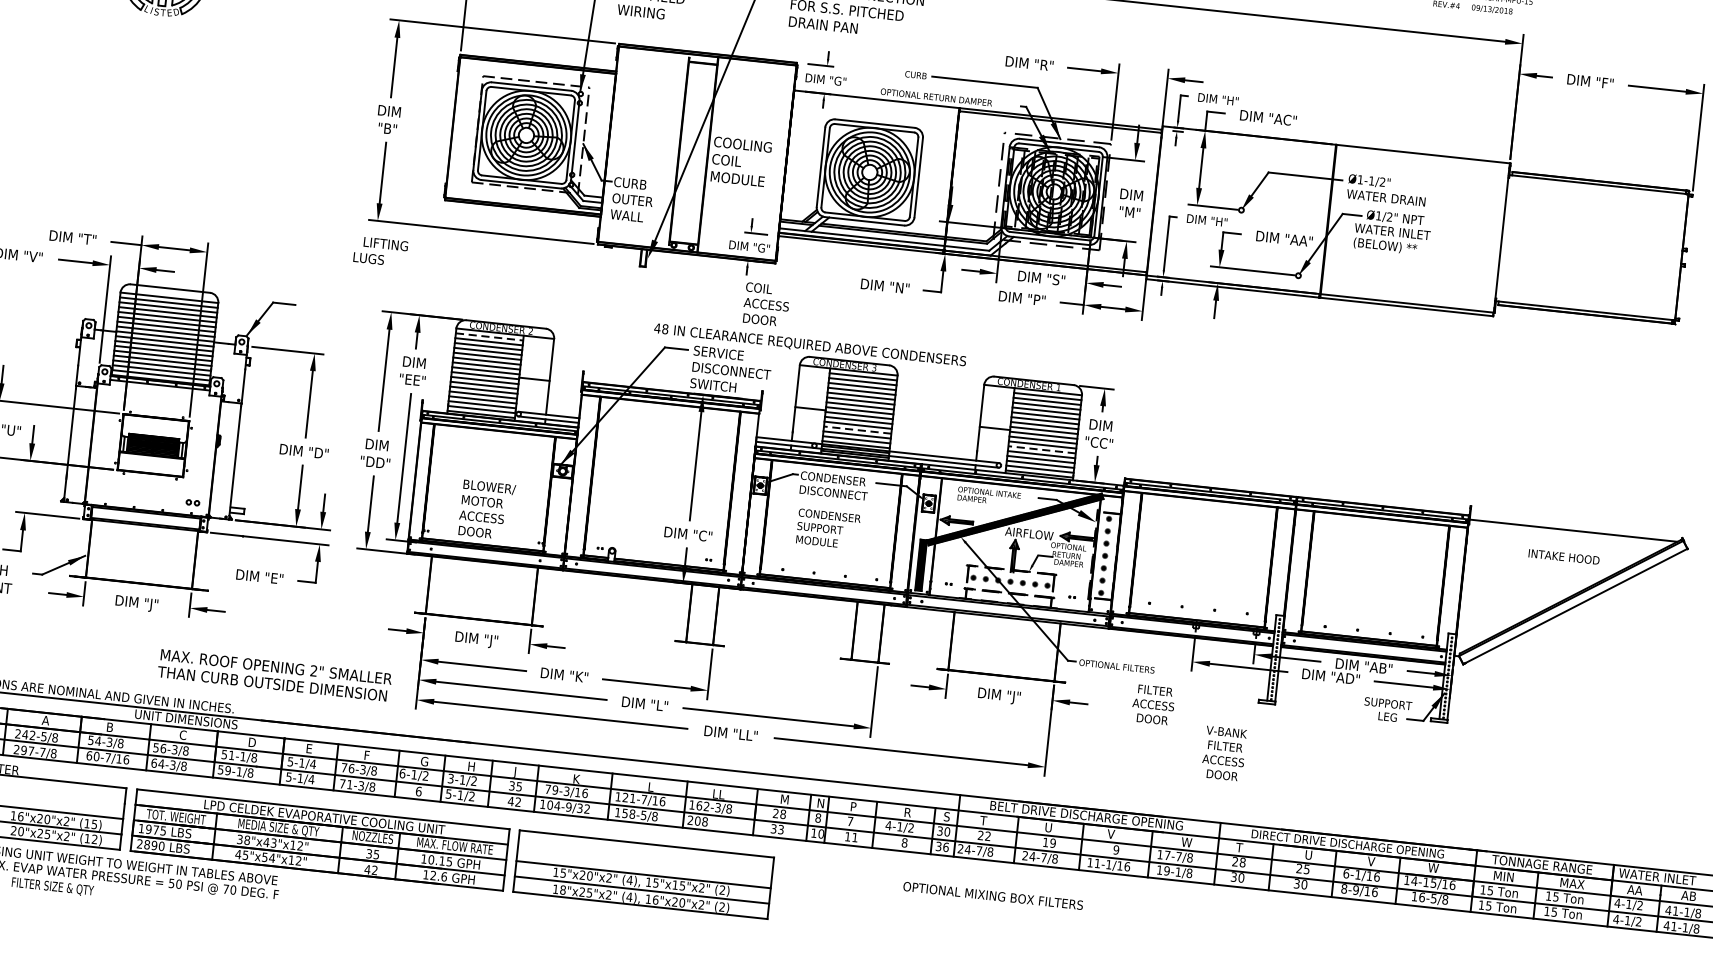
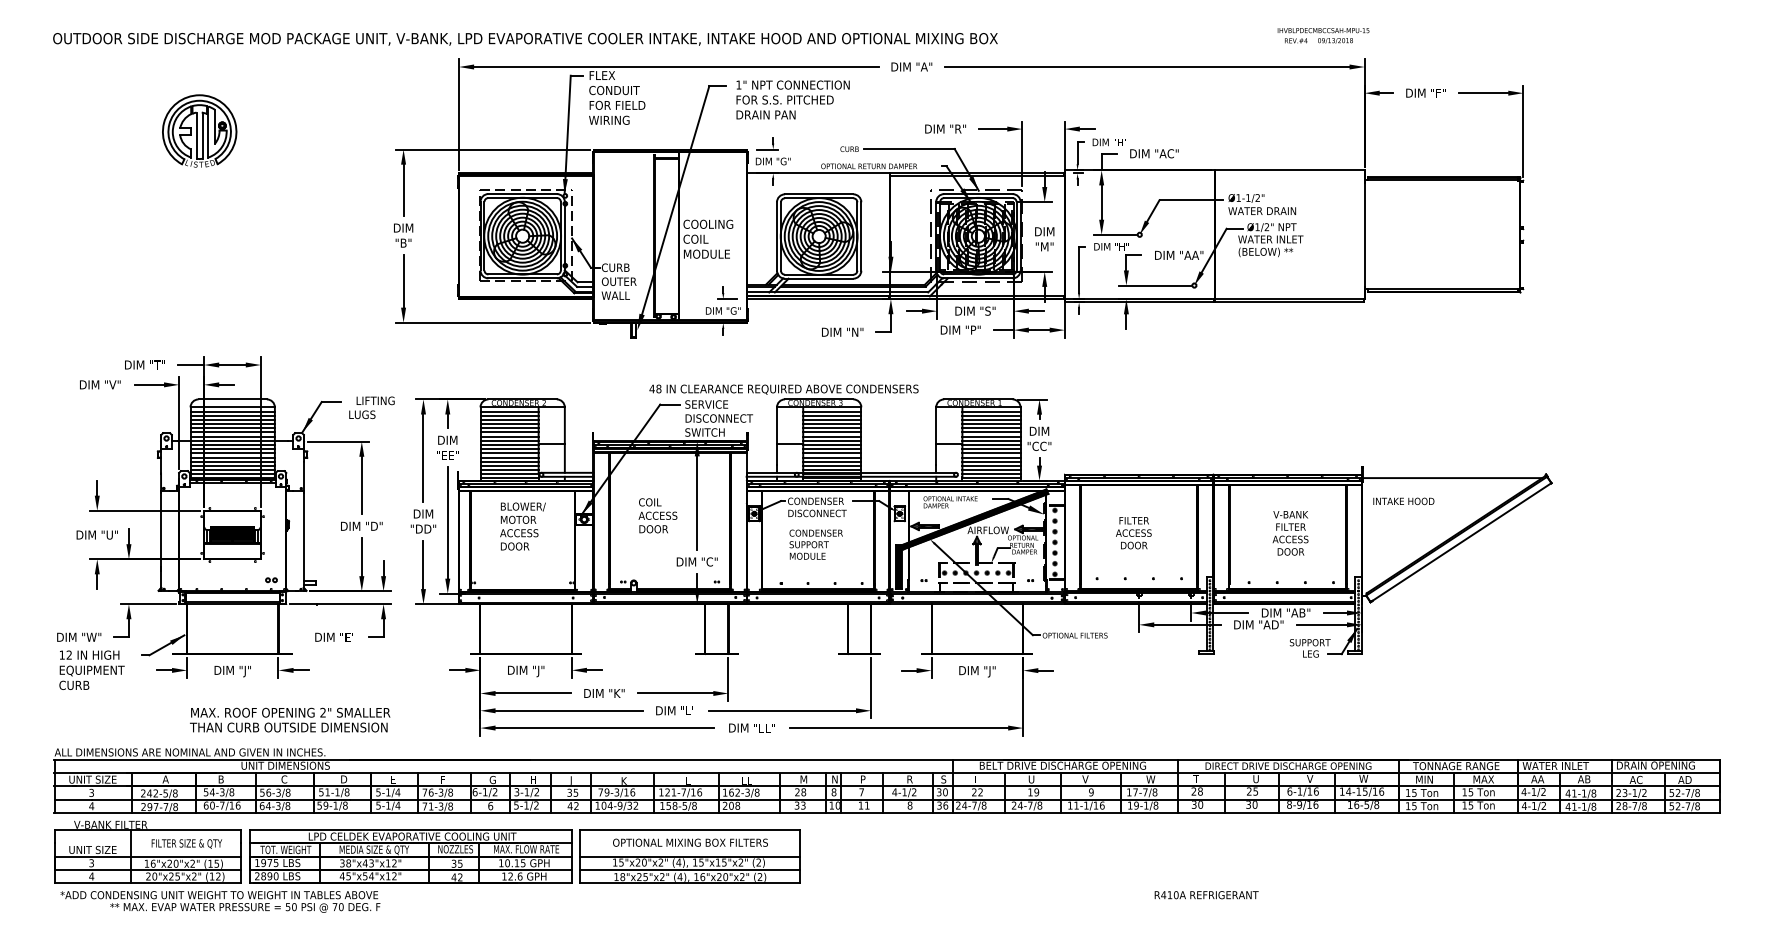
text: (380, 251) -> (371, 407), moved
text: (765, 304) -> (657, 515), moved
line: (490, 336) -> (510, 411), dashed -> solid
line: (856, 429) -> (831, 457), dashed -> solid
line: (1042, 449) -> (991, 457), dashed -> solid
text: (486, 509) -> (522, 526), moved
text: (1563, 555) -> (1403, 500), moved
text: (275, 674) -> (290, 719), moved
text: (1153, 705) -> (1133, 533), moved
text: (1223, 753) -> (1290, 533), moved
text: (52, 886) -> (186, 843), moved
text: (993, 895) -> (690, 842), moved

